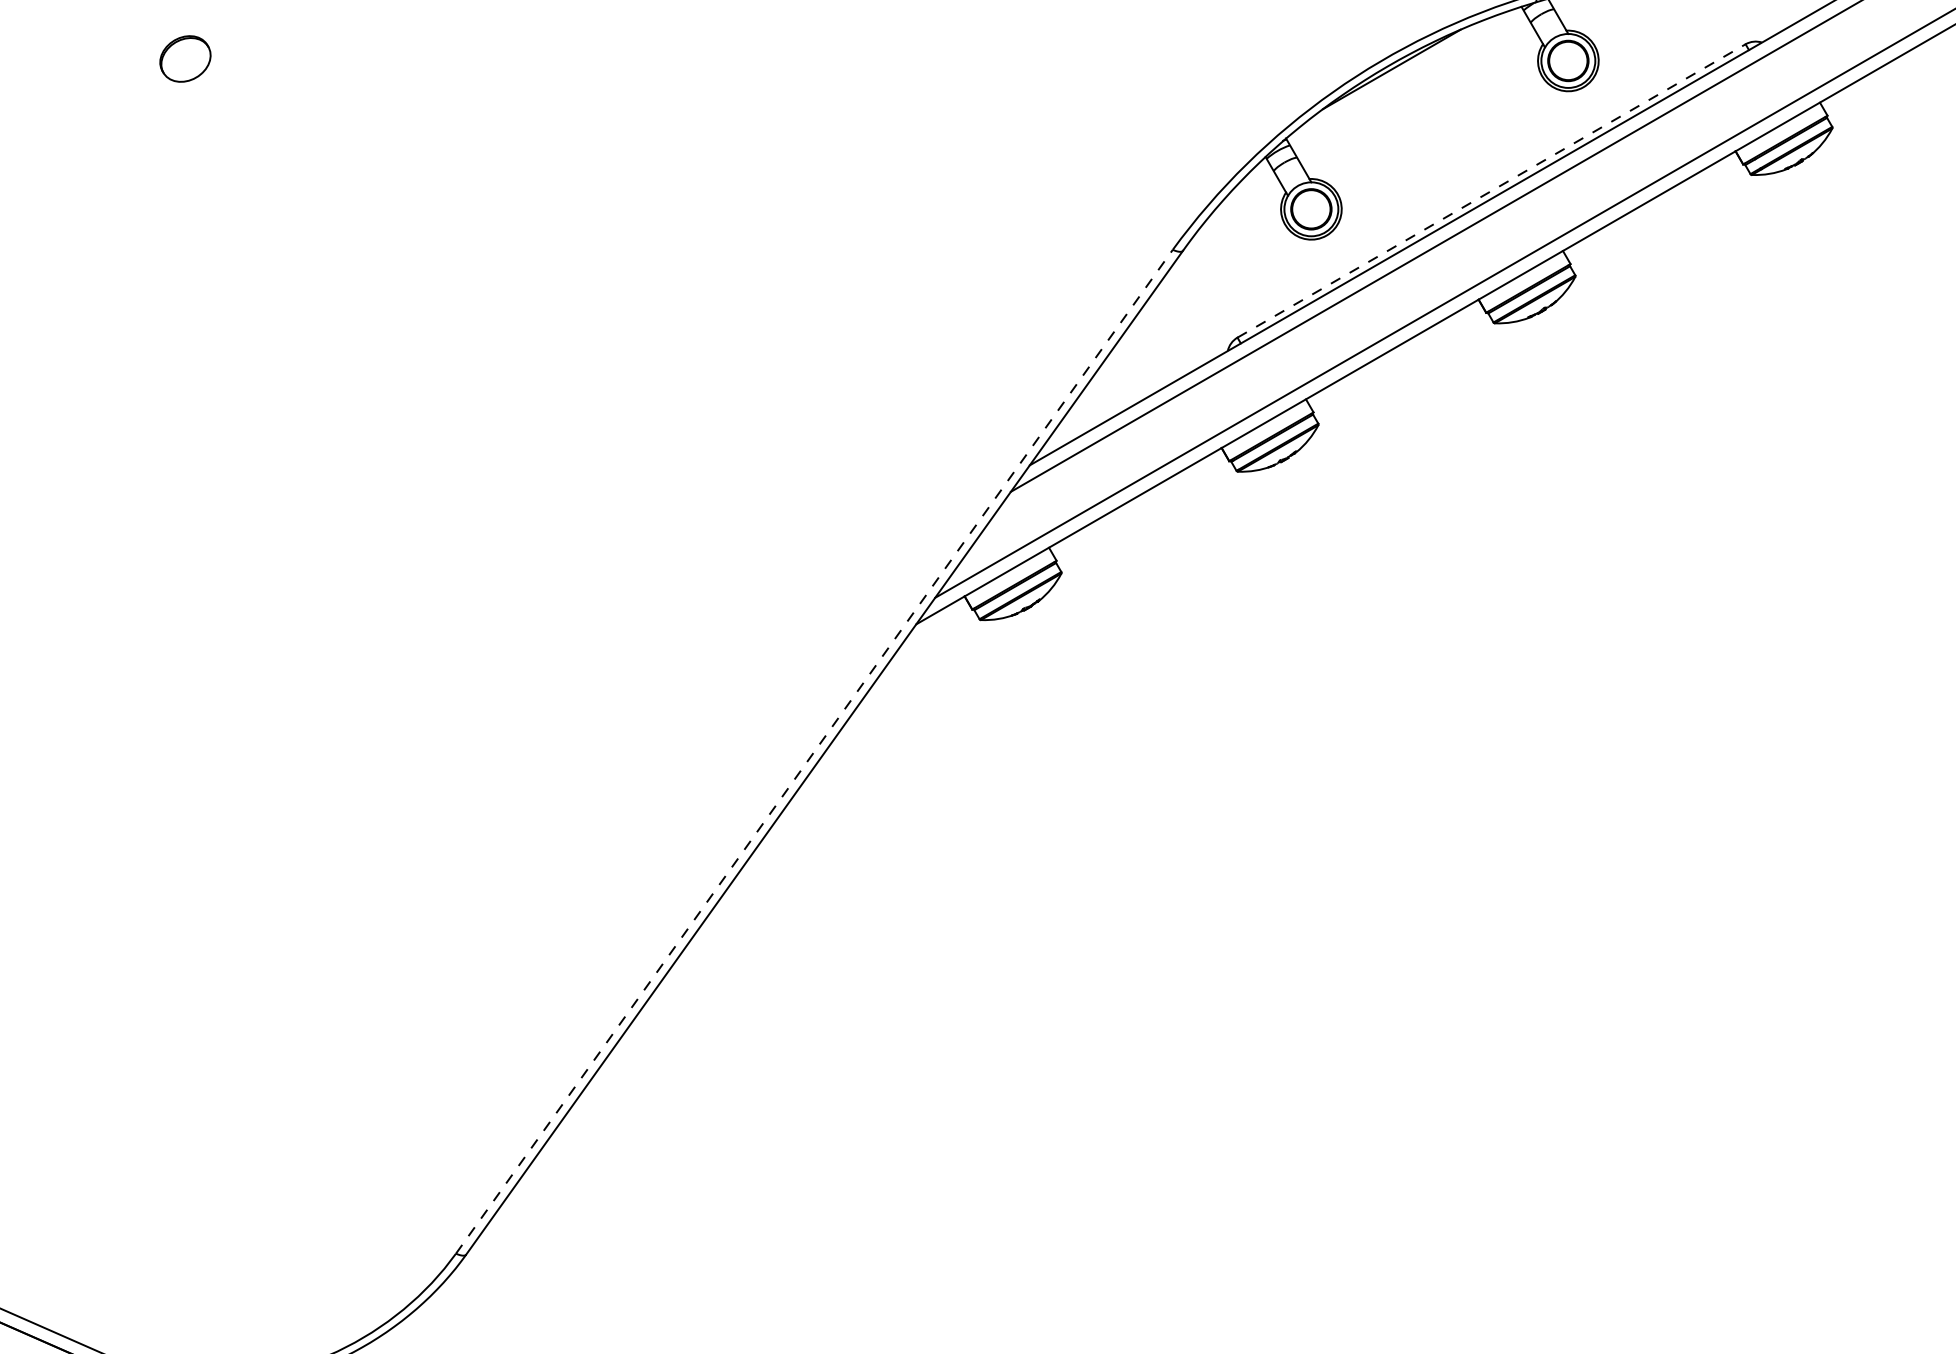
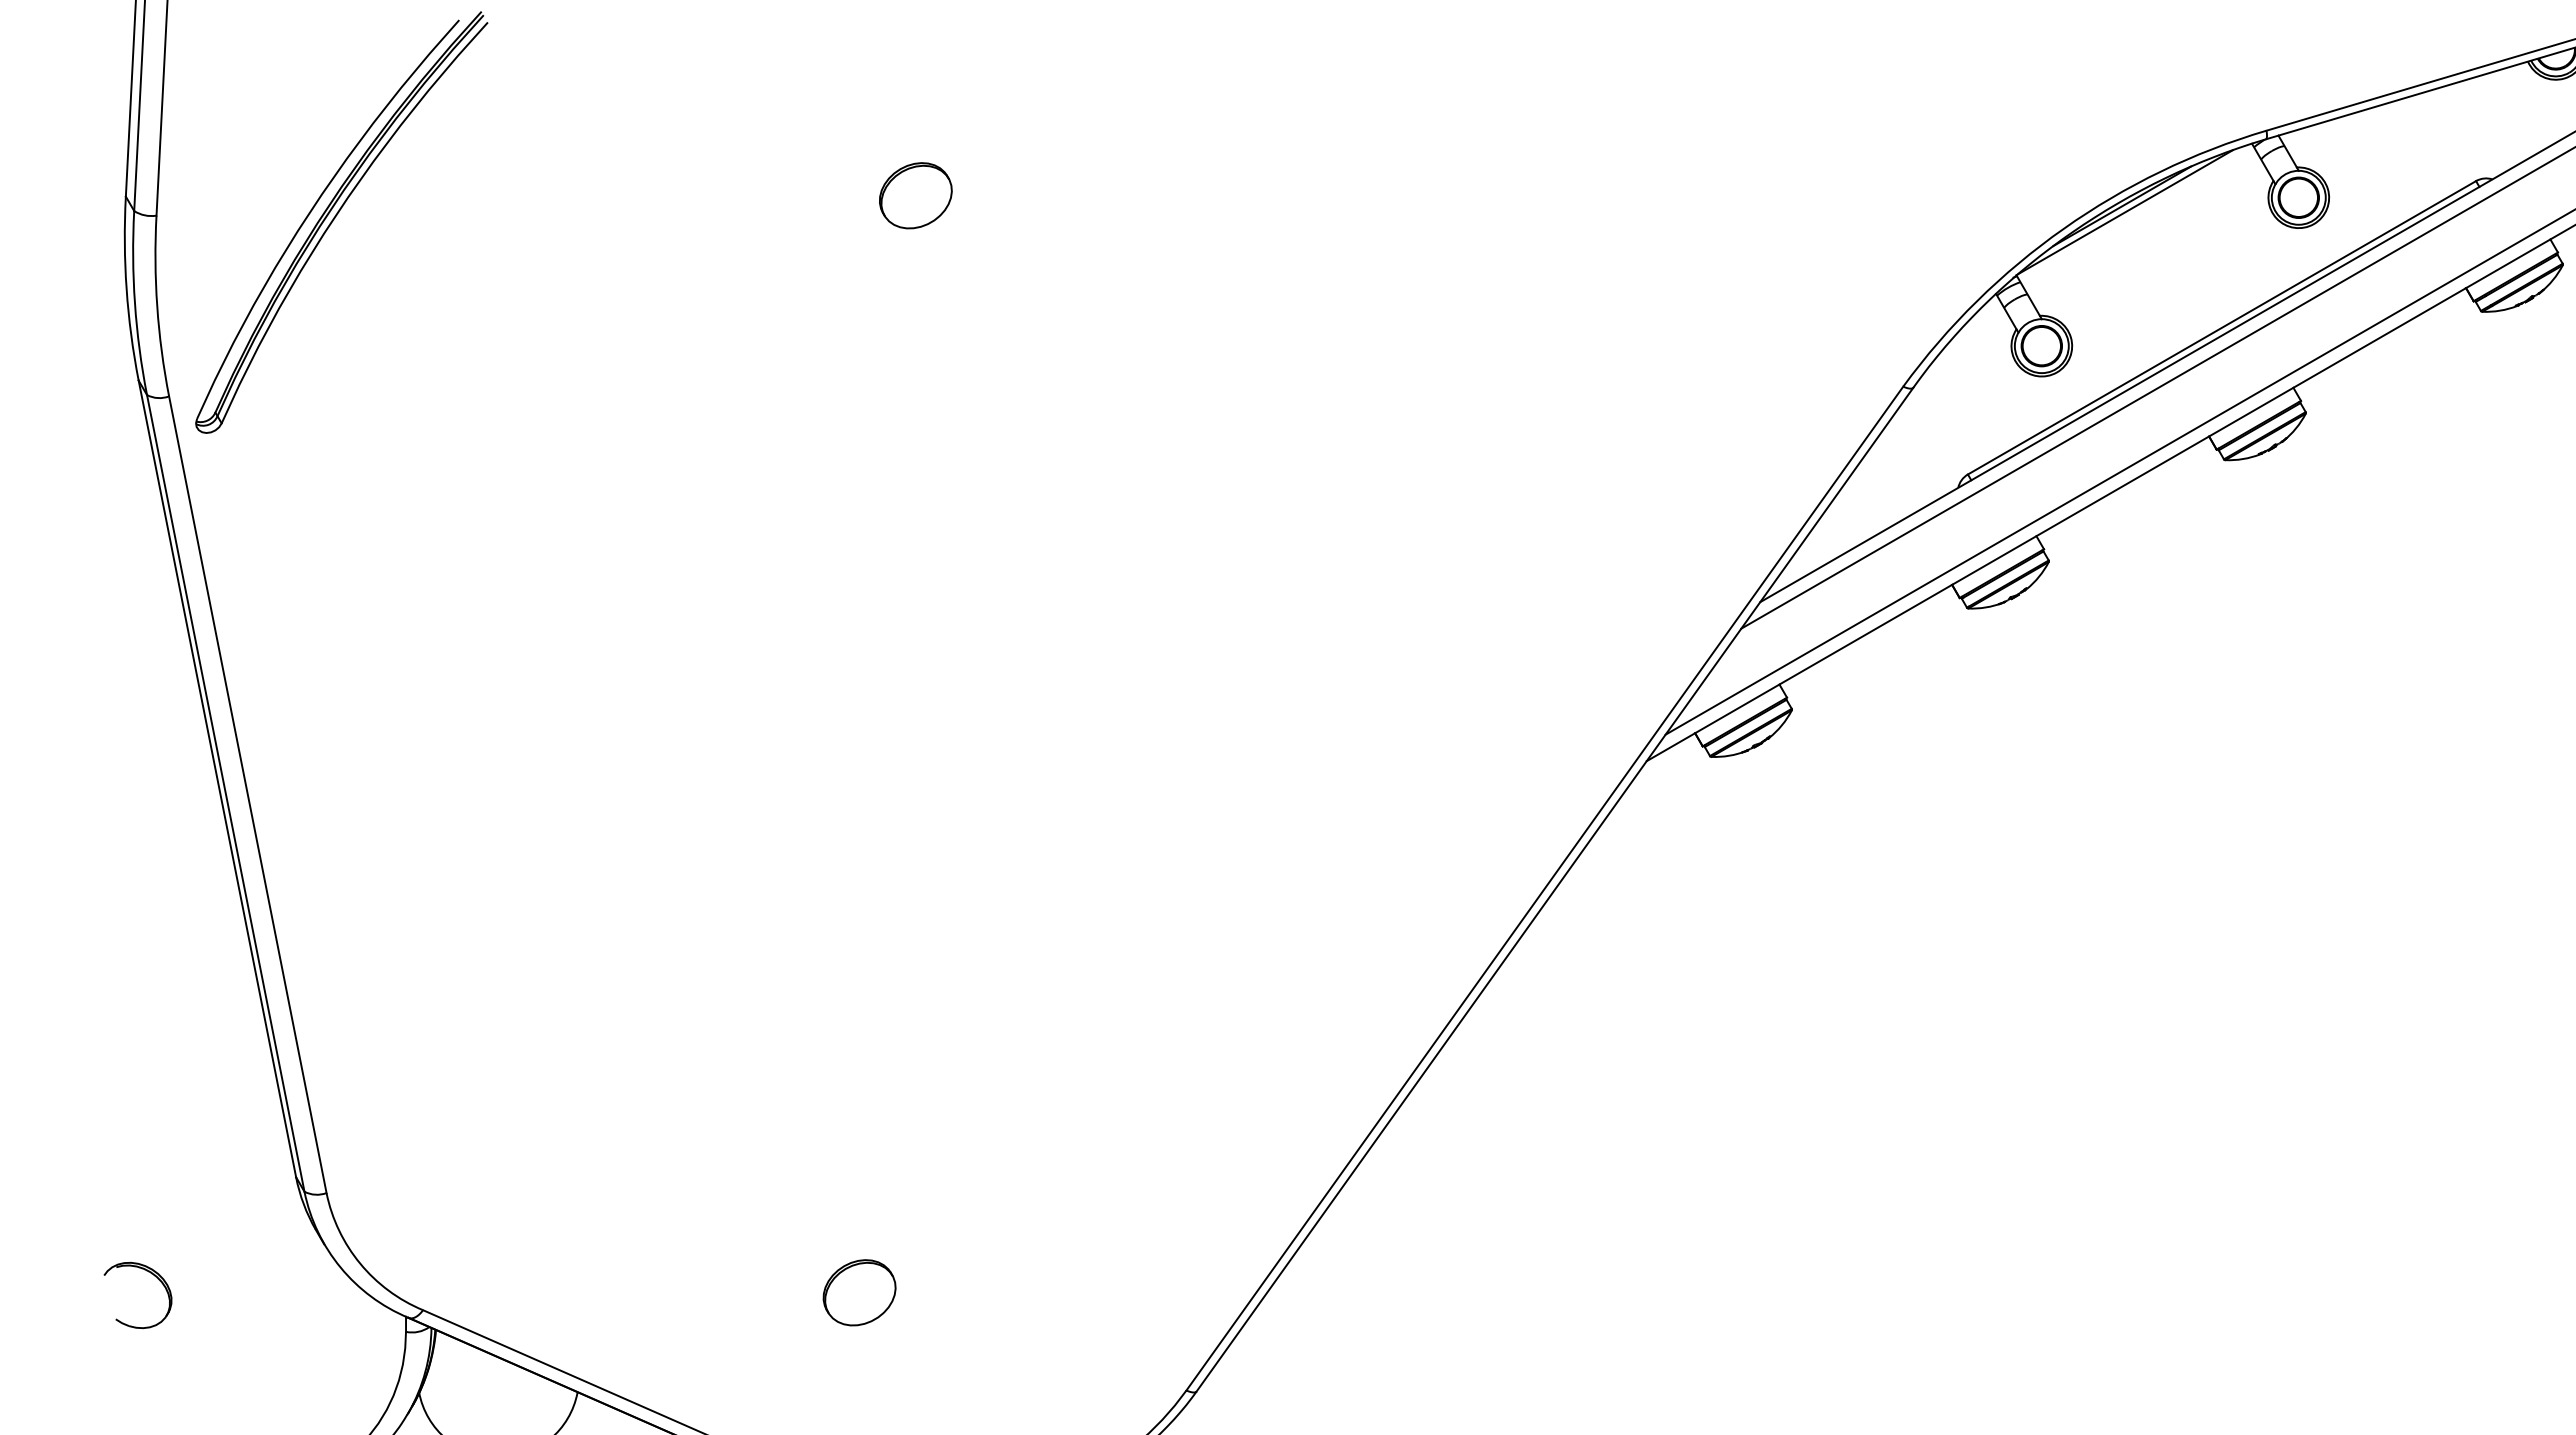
part: (185, 58) -> (915, 195), size x1.43
line: (1395, 75) -> (2125, 212), added
line: (1492, 190) -> (2222, 327), dashed -> solid
line: (814, 751) -> (1544, 888), dashed -> solid
part: (129, 1155) -> (859, 1292), added

